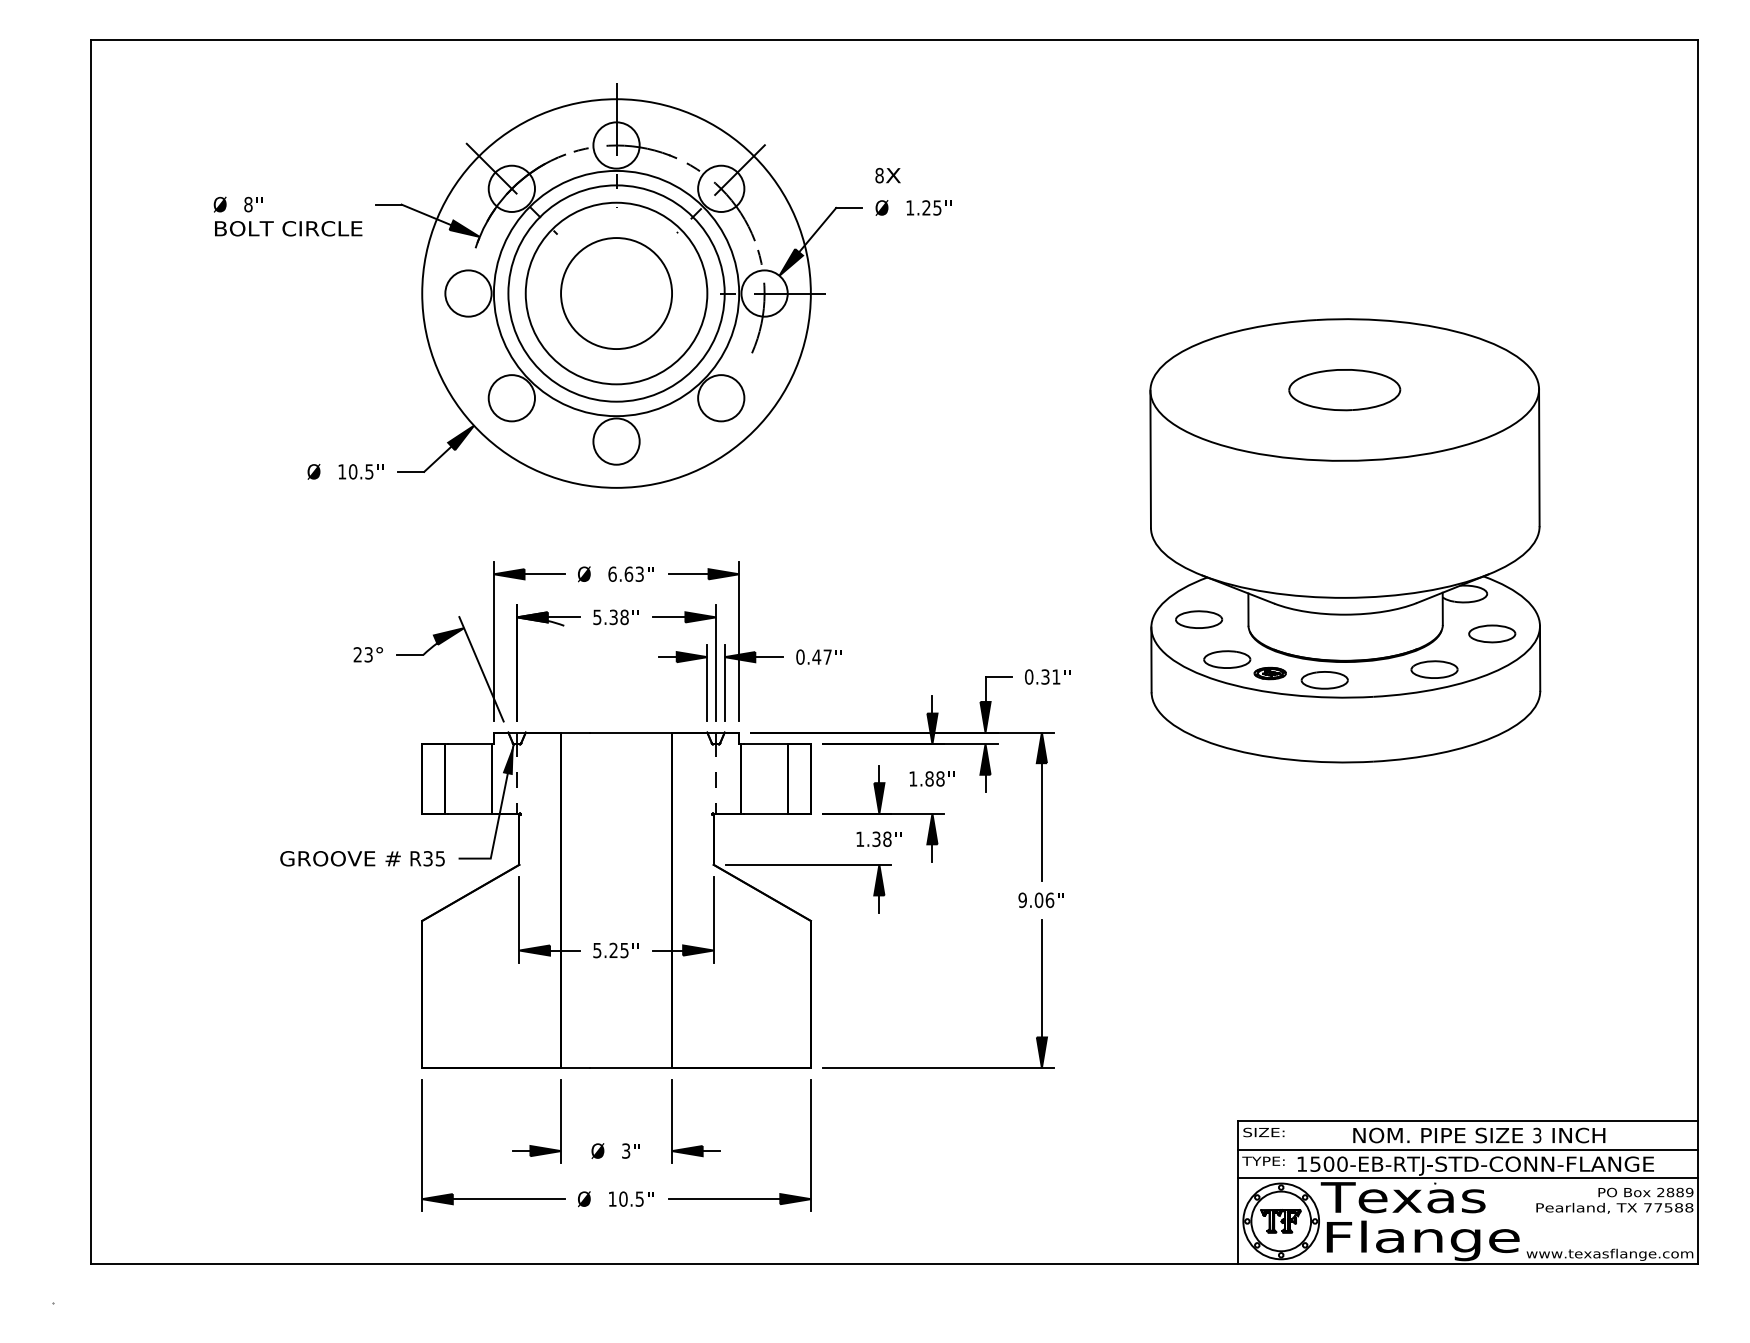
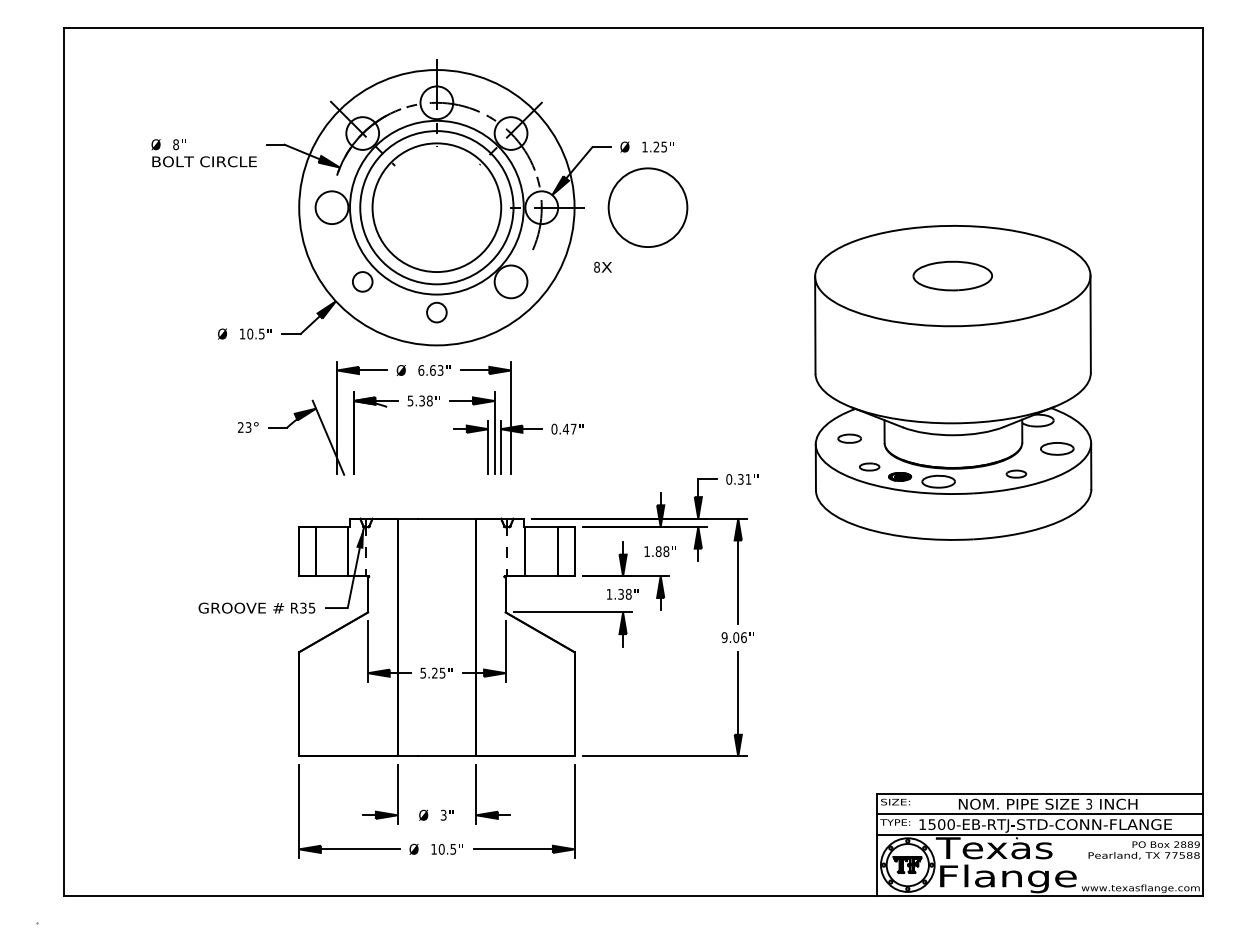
text: (887, 175) -> (602, 267), moved
circle: (616, 293) -> (647, 207), moved
circle: (511, 398) -> (362, 282), size x0.6
circle: (616, 441) -> (436, 312), size x0.6
part: (1199, 619) -> (849, 438), size x0.7
part: (596, 625) -> (409, 406), moved
part: (1227, 659) -> (869, 466), size x0.6
part: (1434, 669) -> (1016, 474), size x0.6

